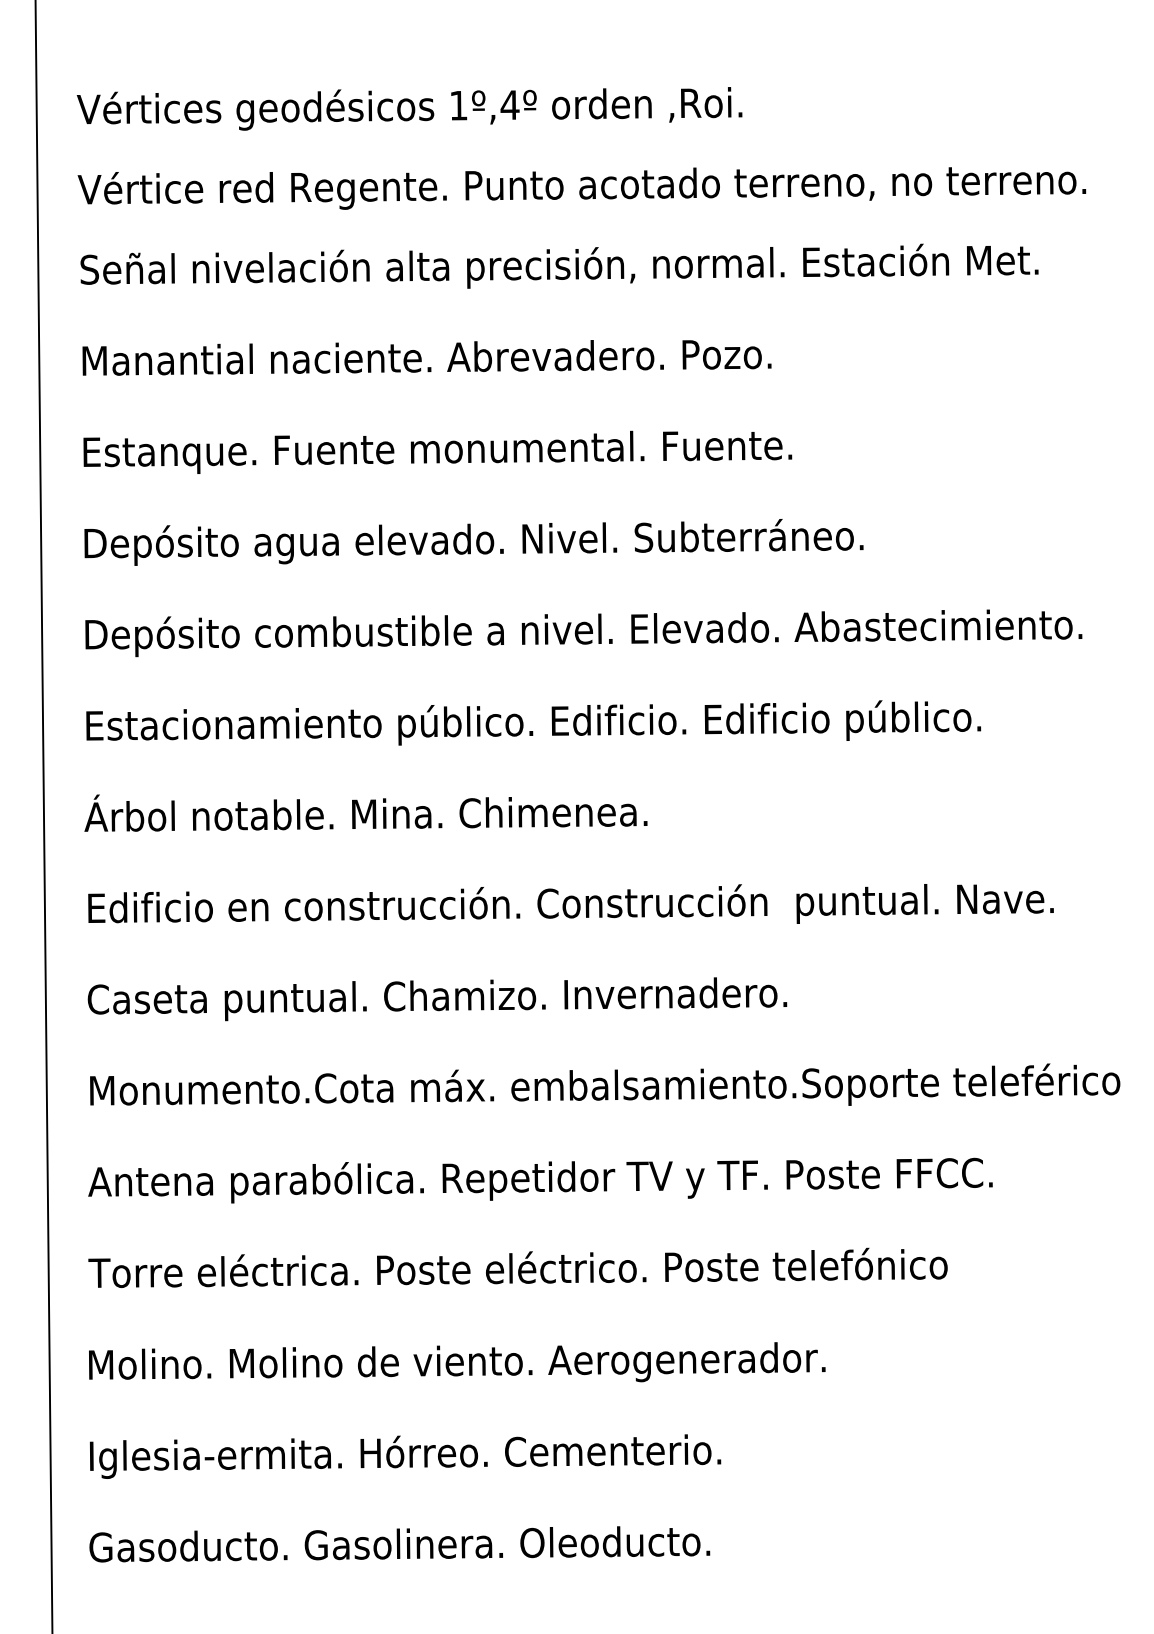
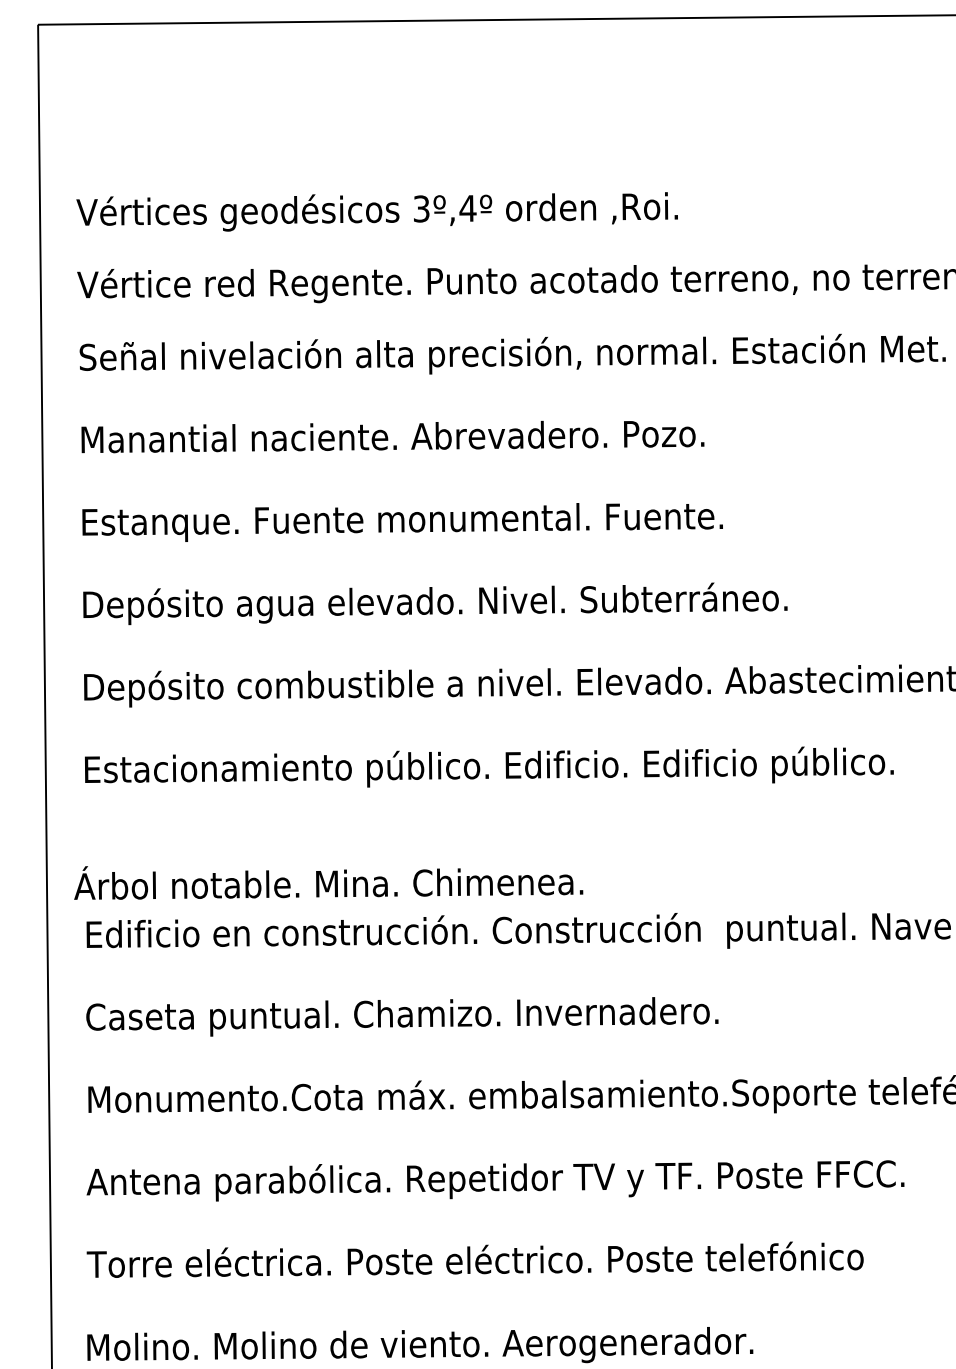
text: (458, 105) -> (421, 208), 1º,4º -> 3º,4º
text: (365, 812) -> (328, 882), moved

